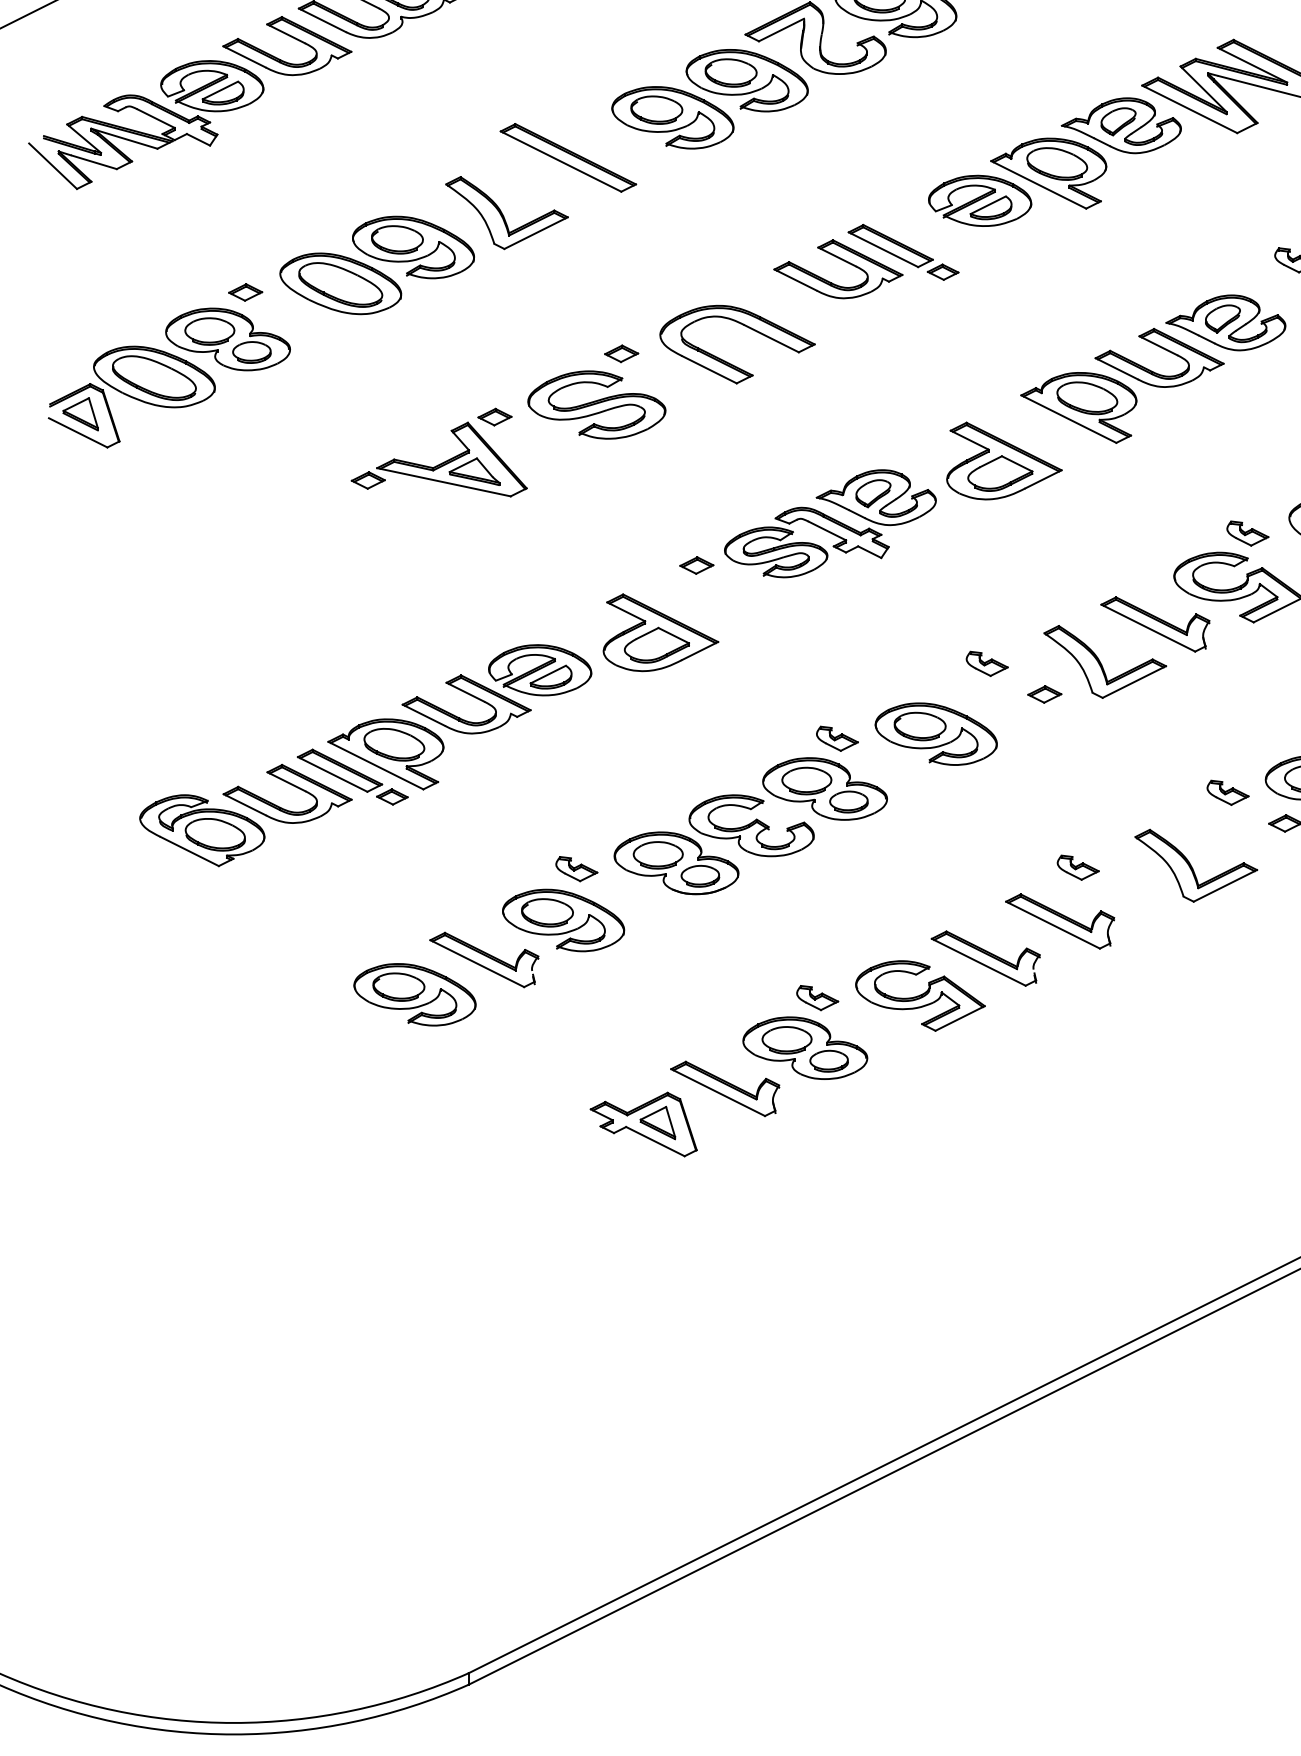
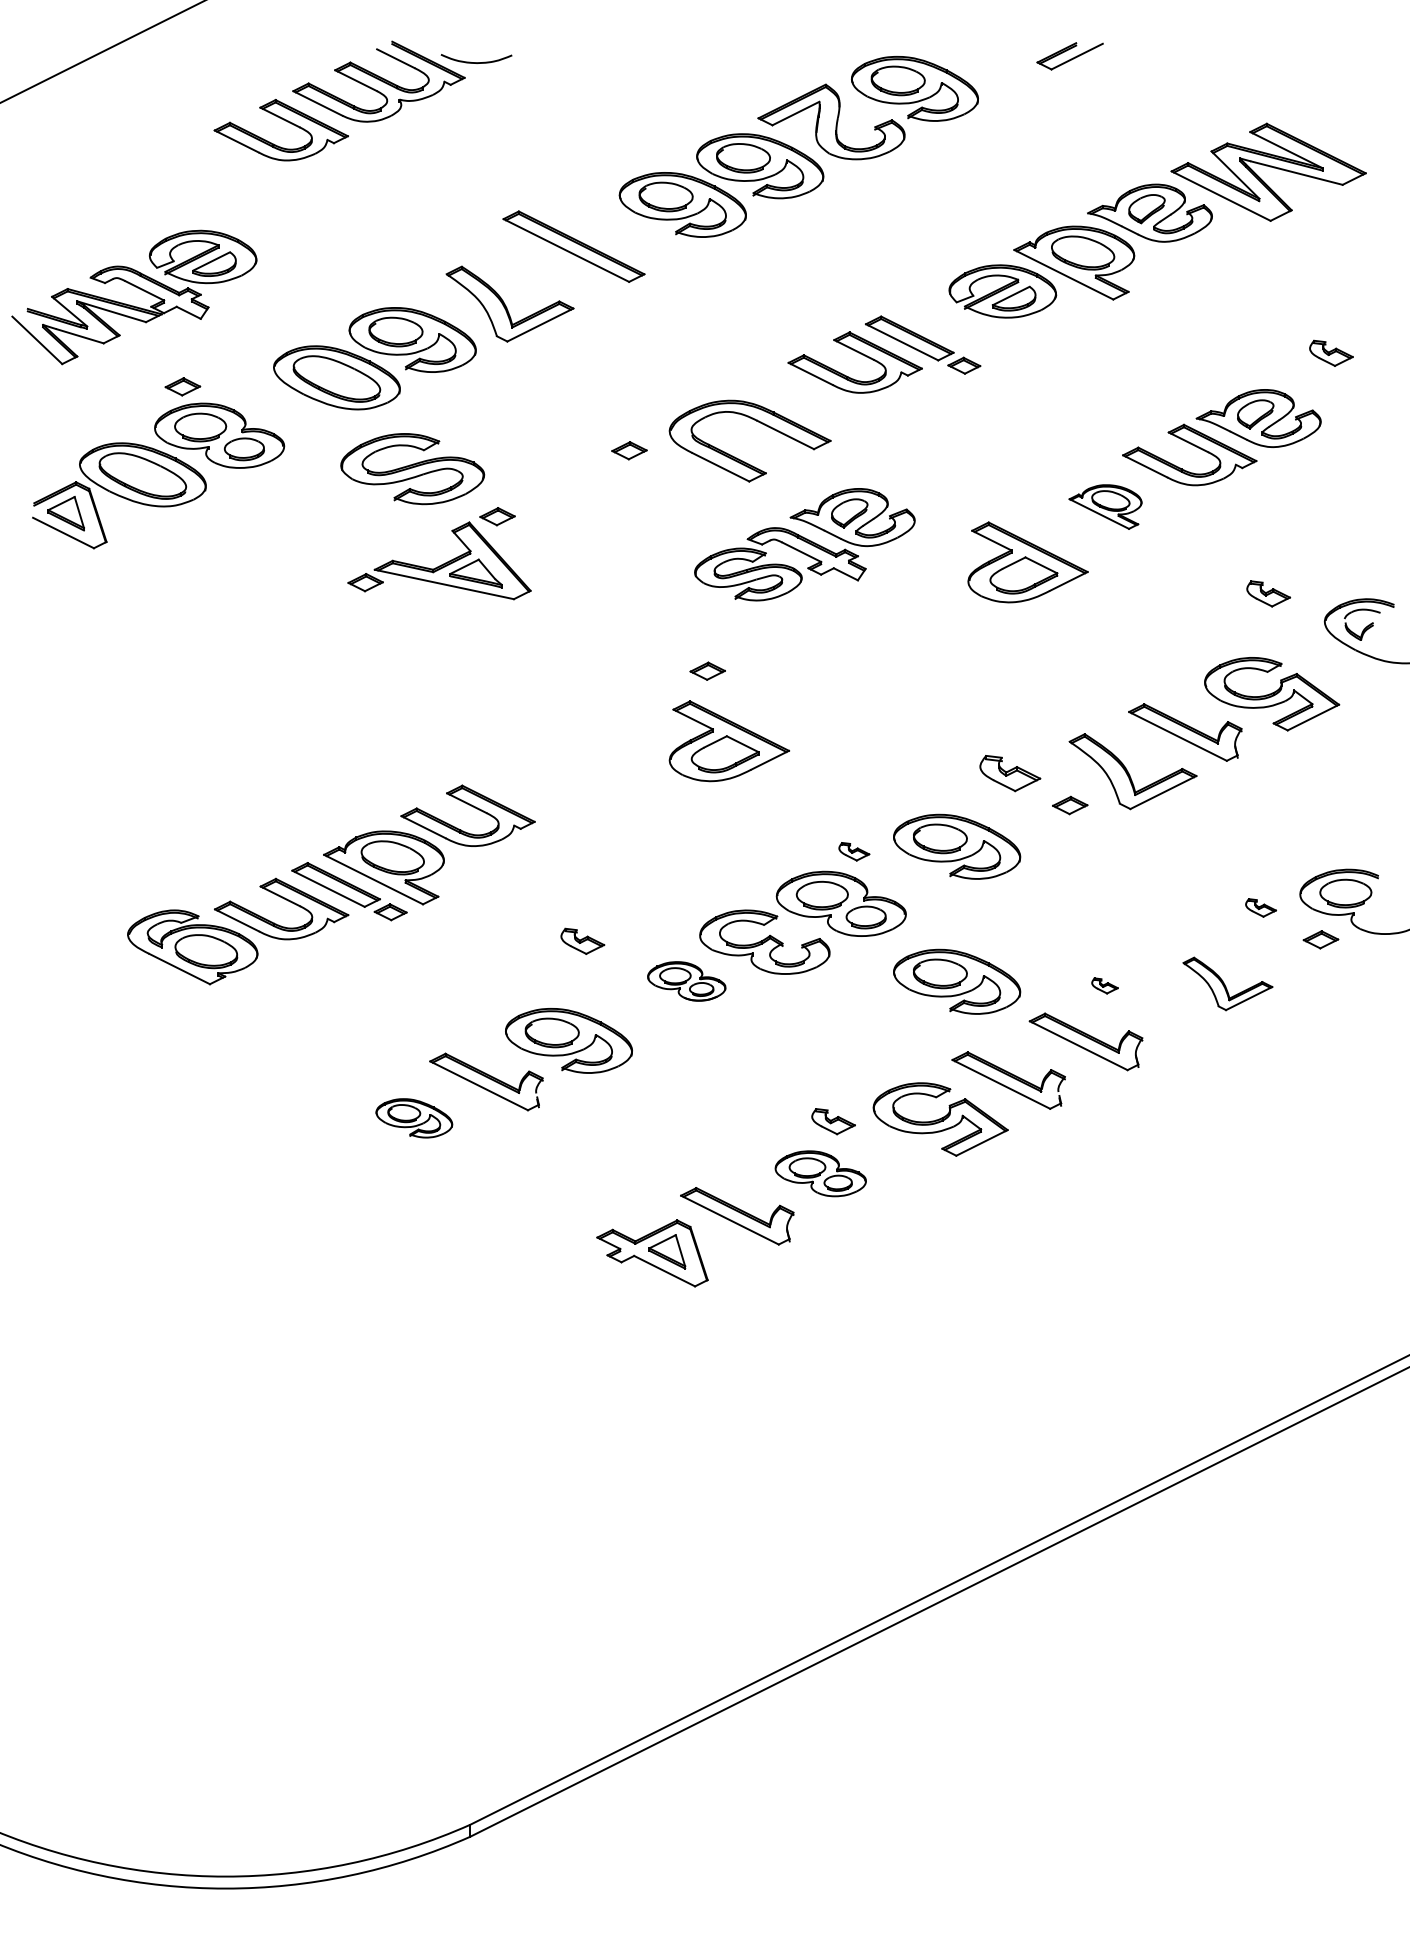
part: (145, 132) -> (133, 305), moved
part: (245, 292) -> (182, 386), moved
part: (596, 405) -> (412, 469), moved
part: (1078, 407) -> (1105, 506), size x0.6
part: (830, 523) -> (804, 544), moved
part: (1247, 533) -> (1268, 593), moved
part: (660, 633) -> (728, 741), moved
part: (986, 663) -> (1009, 773), size x1.4
part: (540, 670) -> (544, 780), removed
part: (837, 738) -> (854, 851), size x0.7
part: (1227, 792) -> (1260, 907), size x0.7
part: (676, 863) -> (686, 981), size x0.6
part: (936, 863) -> (957, 981), added
part: (1195, 865) -> (1227, 983), size x0.7
part: (1077, 867) -> (1104, 985), size x0.6
part: (576, 868) -> (582, 940), moved
part: (415, 995) -> (414, 1118), size x0.6
part: (805, 1047) -> (820, 1173), size x0.7

